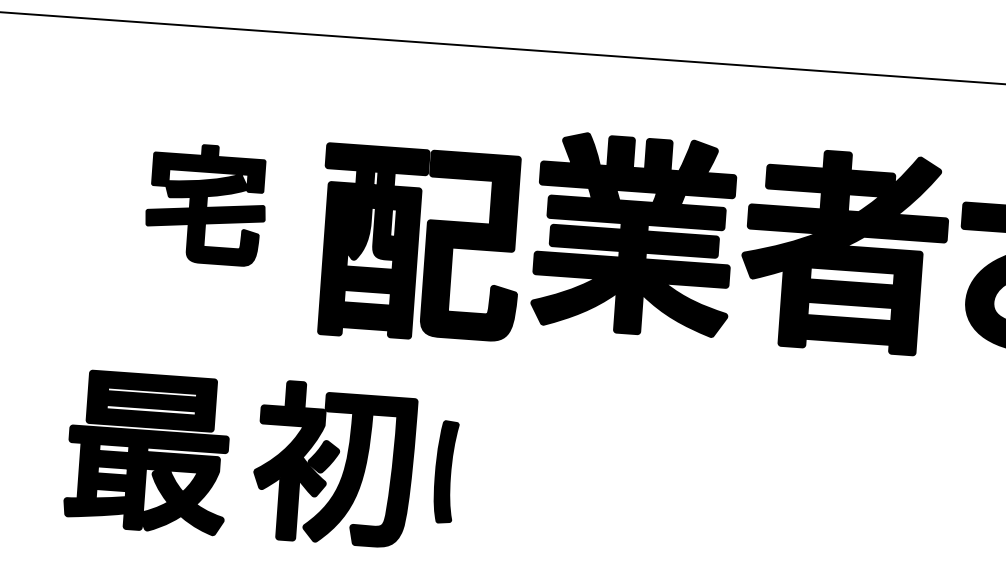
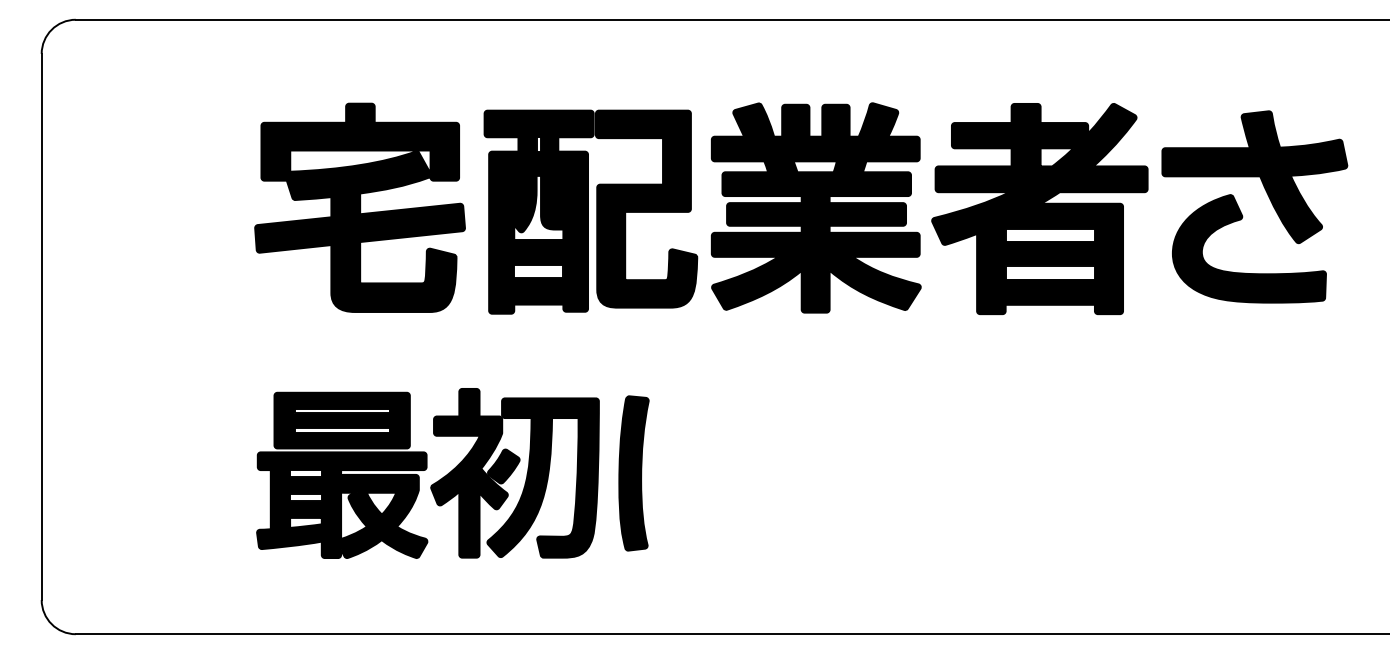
part: (205, 204) -> (359, 207), size x1.67
part: (419, 244) -> (590, 211), moved
part: (148, 451) -> (342, 474), moved
part: (445, 472) -> (633, 473), size x1.43

